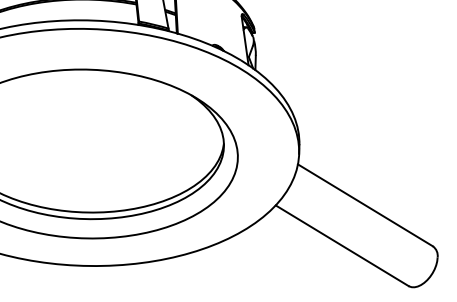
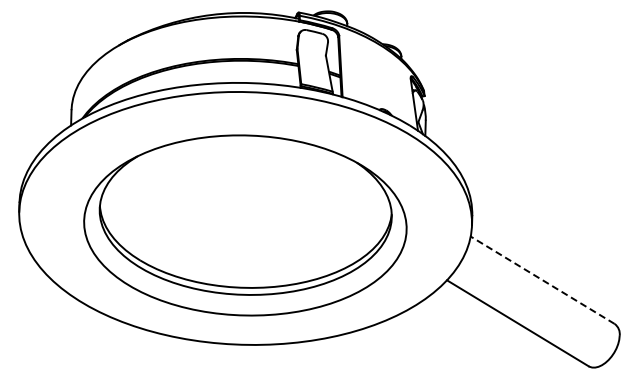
line: (365, 204) -> (542, 279), solid -> dashed

